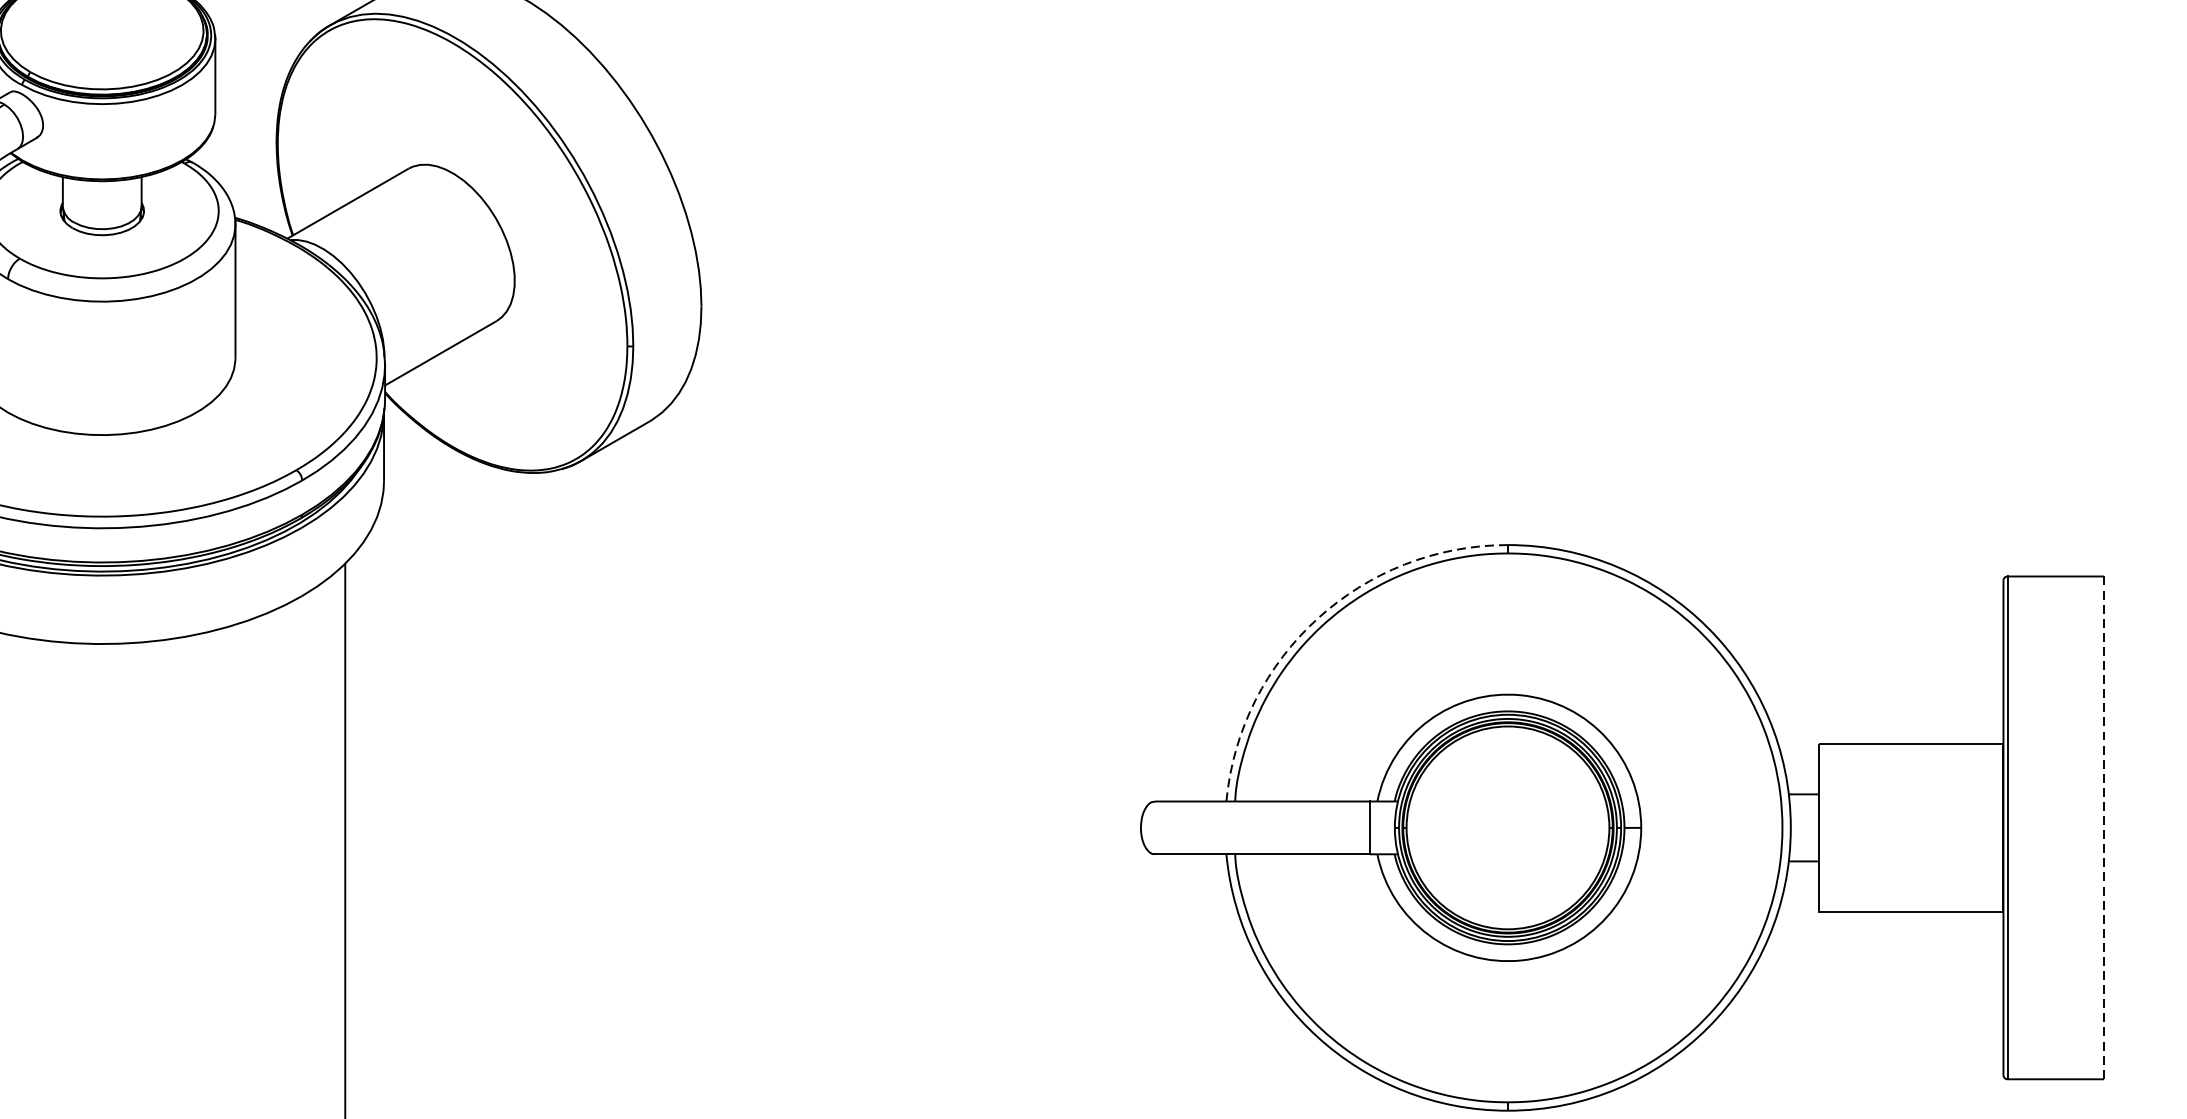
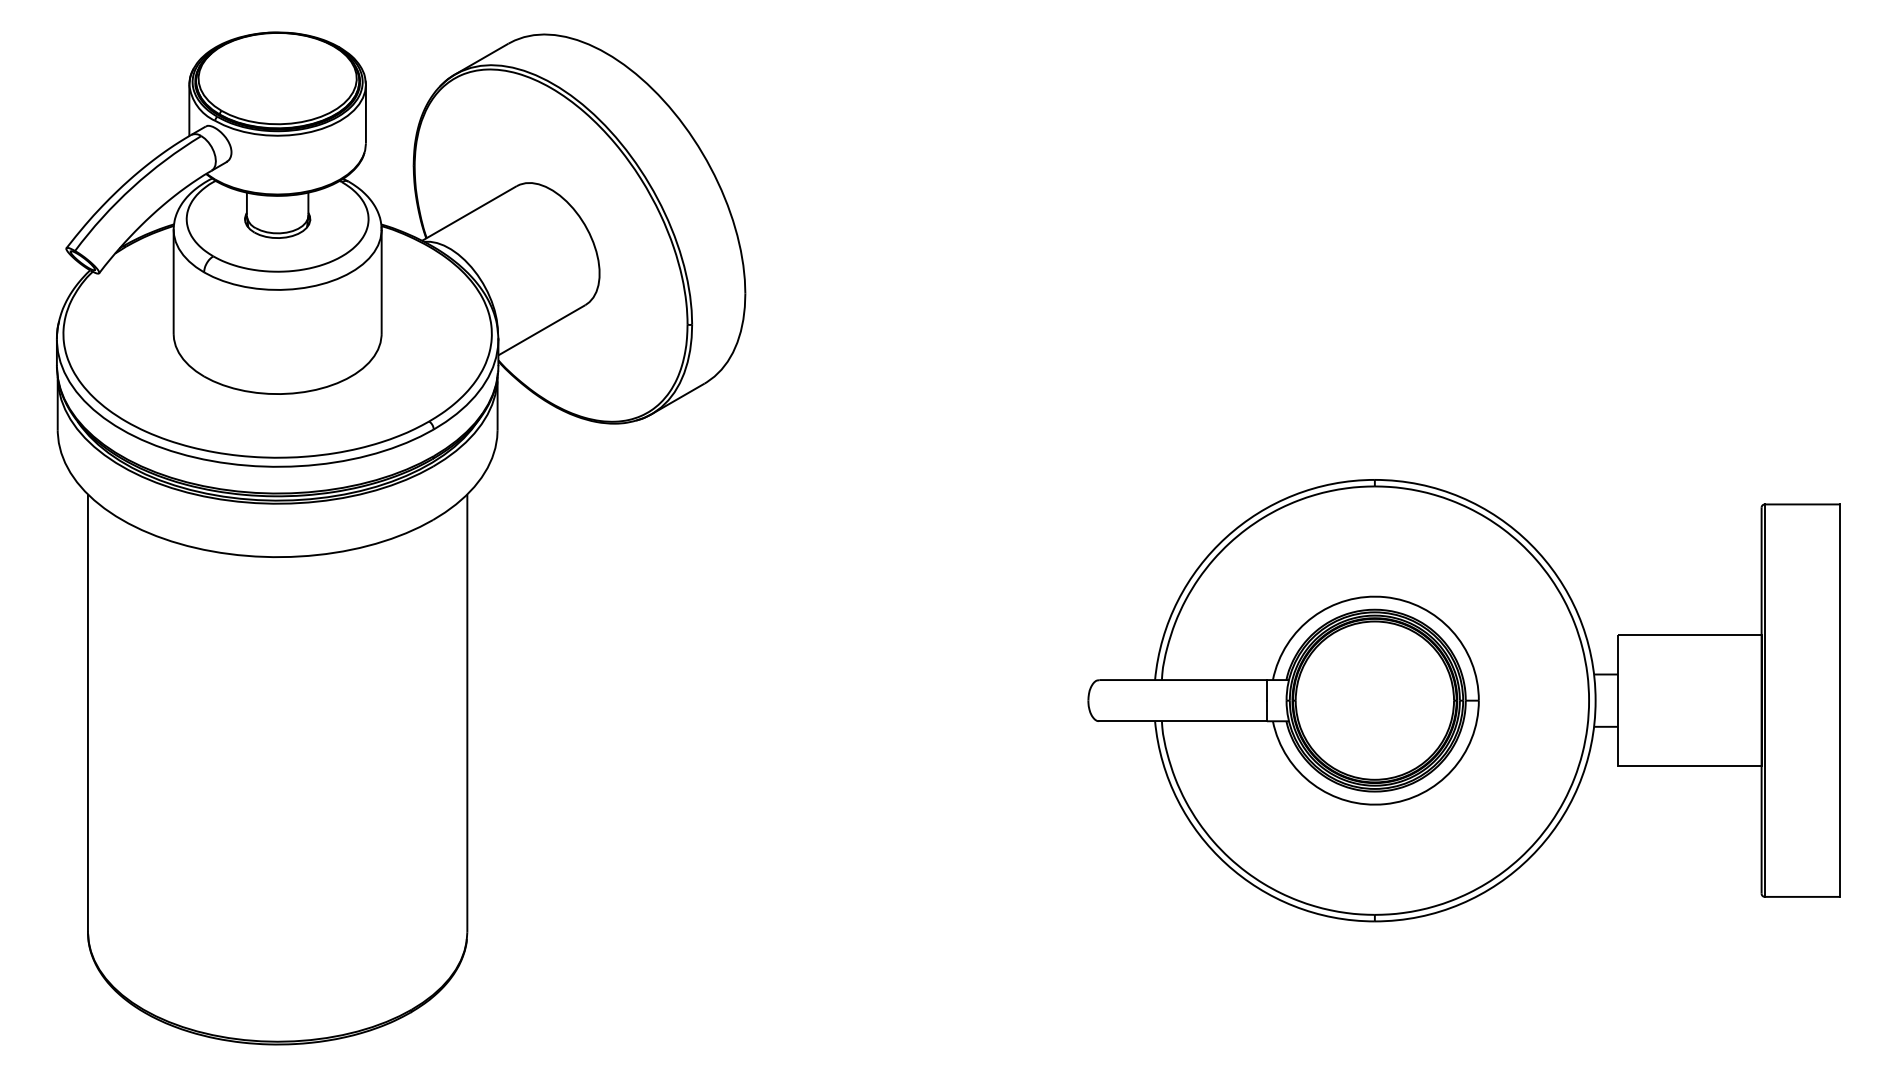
arc: (1317, 618) -> (1226, 537), dashed -> solid
line: (2104, 828) -> (1840, 701), dashed -> solid

